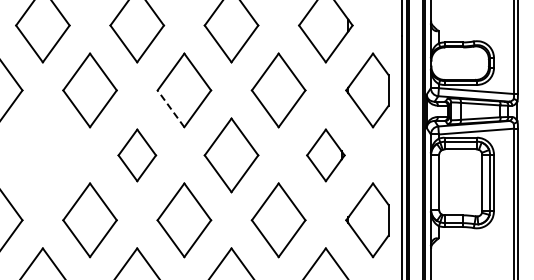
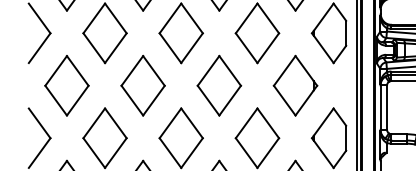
line: (171, 108) -> (170, 47), dashed -> solid
part: (42, 155) -> (66, 85), added
part: (137, 155) -> (143, 85), size x1.43
part: (325, 155) -> (295, 85), size x1.43

